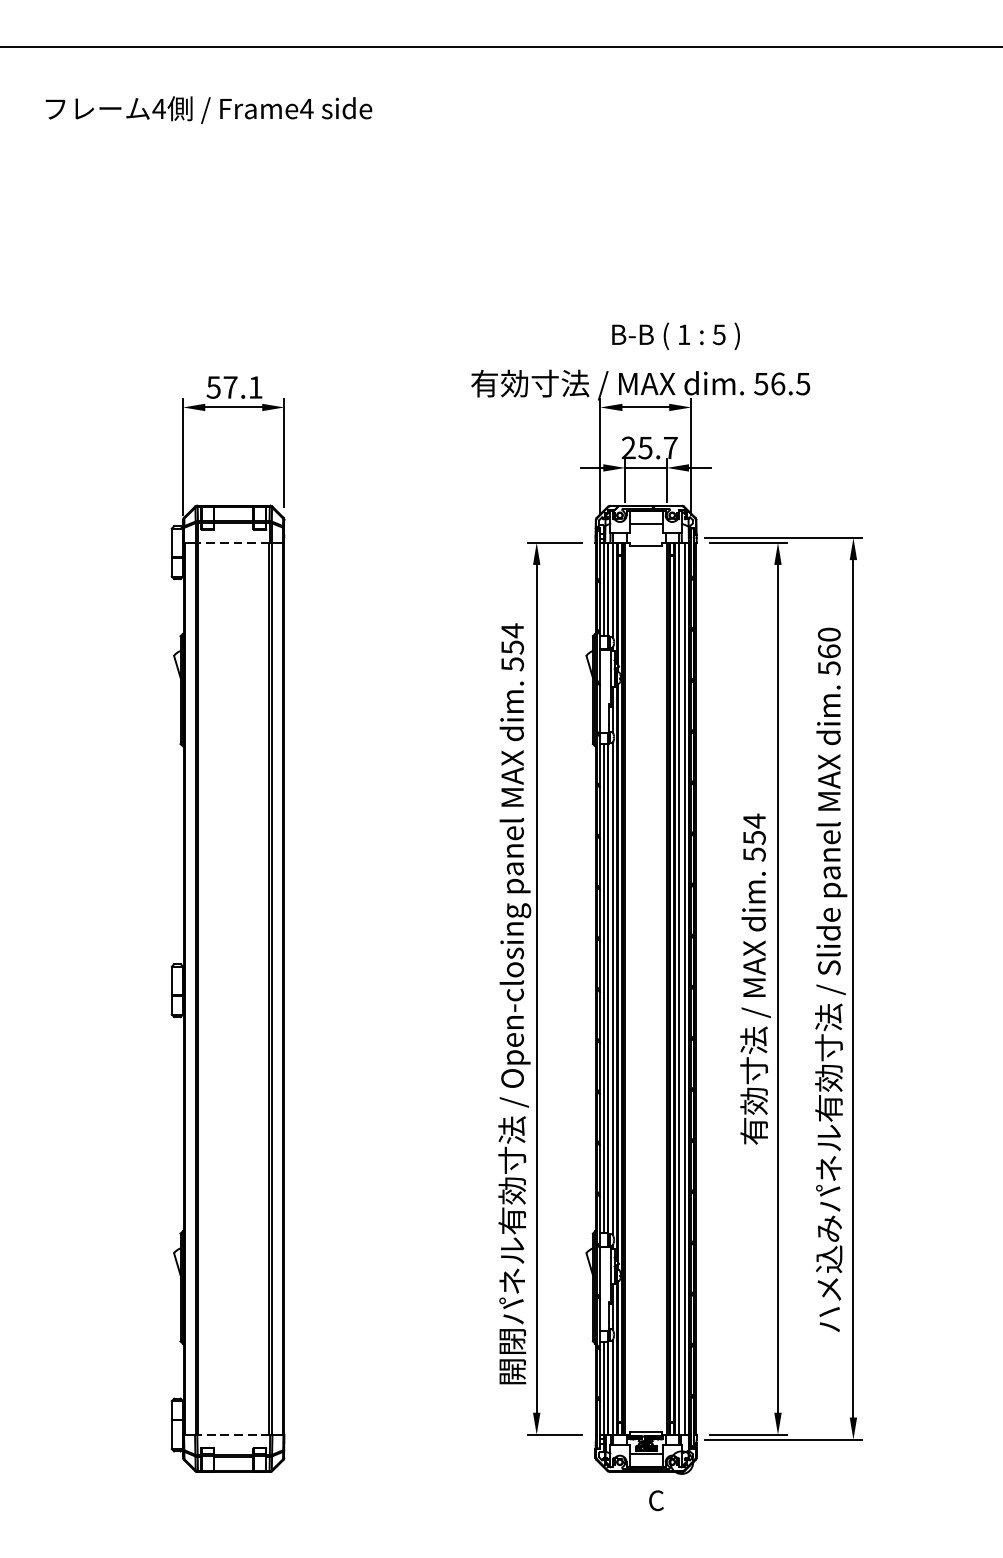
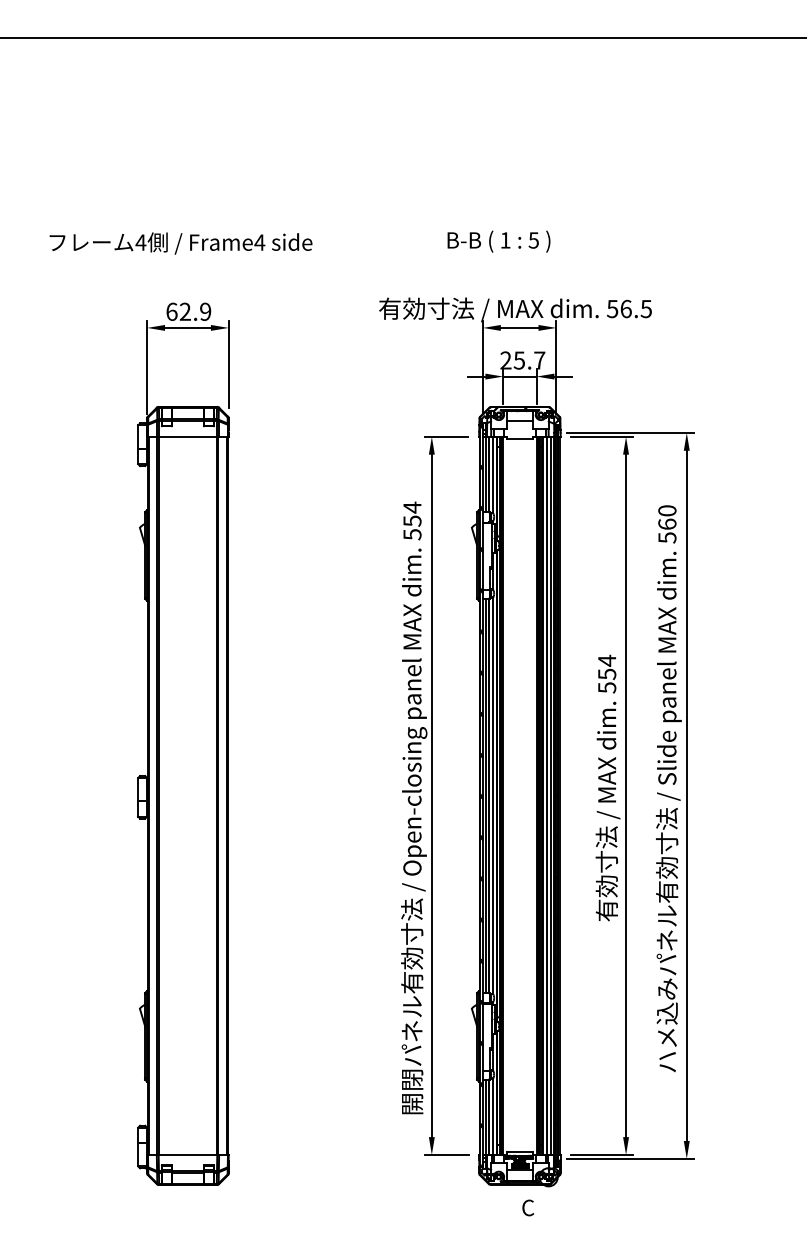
text: (208, 110) -> (180, 243), moved
text: (675, 336) -> (498, 241), moved
text: (234, 387) -> (188, 311), 57.1 -> 62.9
line: (233, 542) -> (187, 436), dashed -> solid
line: (233, 1434) -> (187, 1154), dashed -> solid

